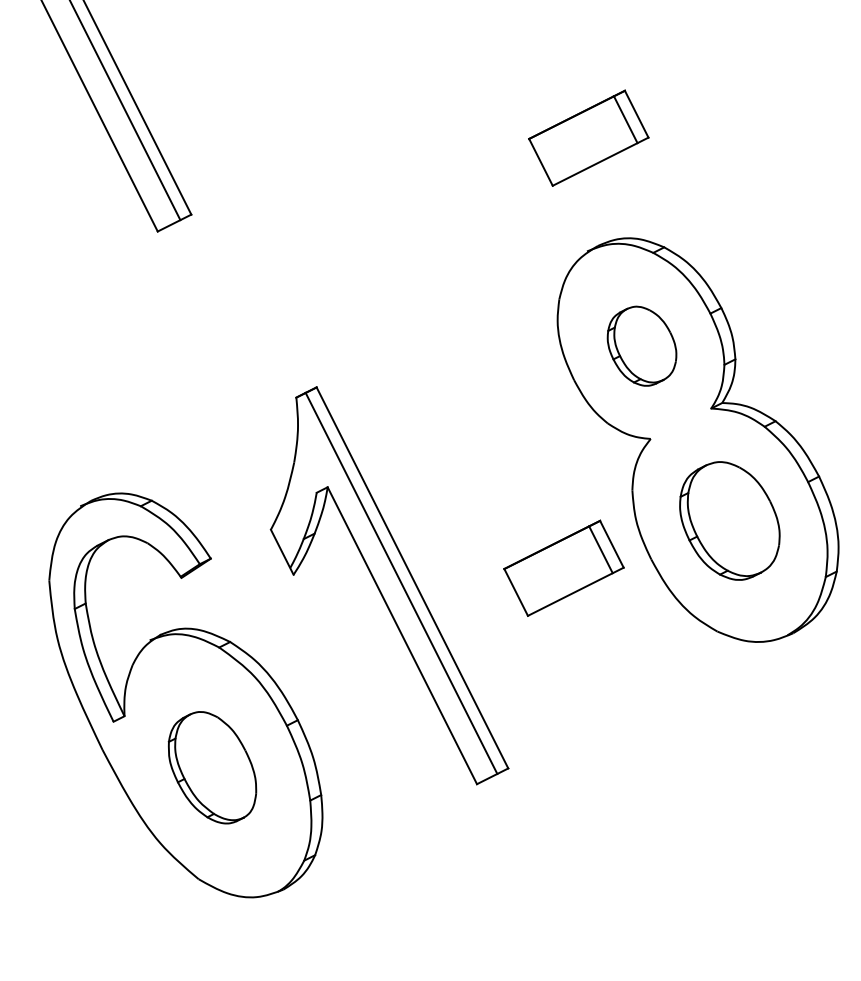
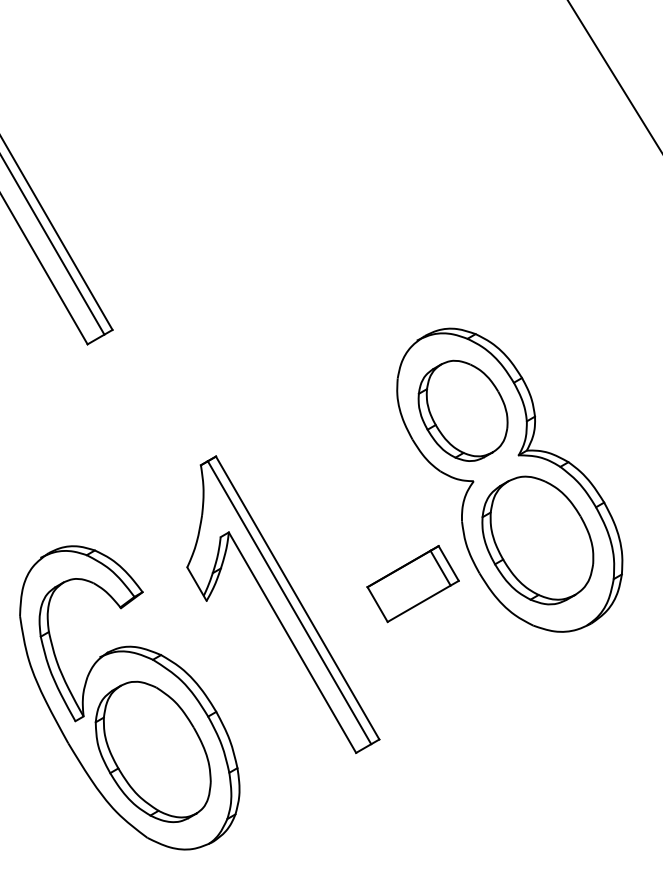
part: (587, 138) -> (412, 254), removed
part: (641, 345) -> (462, 410), size x1.67
part: (729, 520) -> (537, 540), size x1.43
part: (211, 767) -> (152, 751), size x1.67

